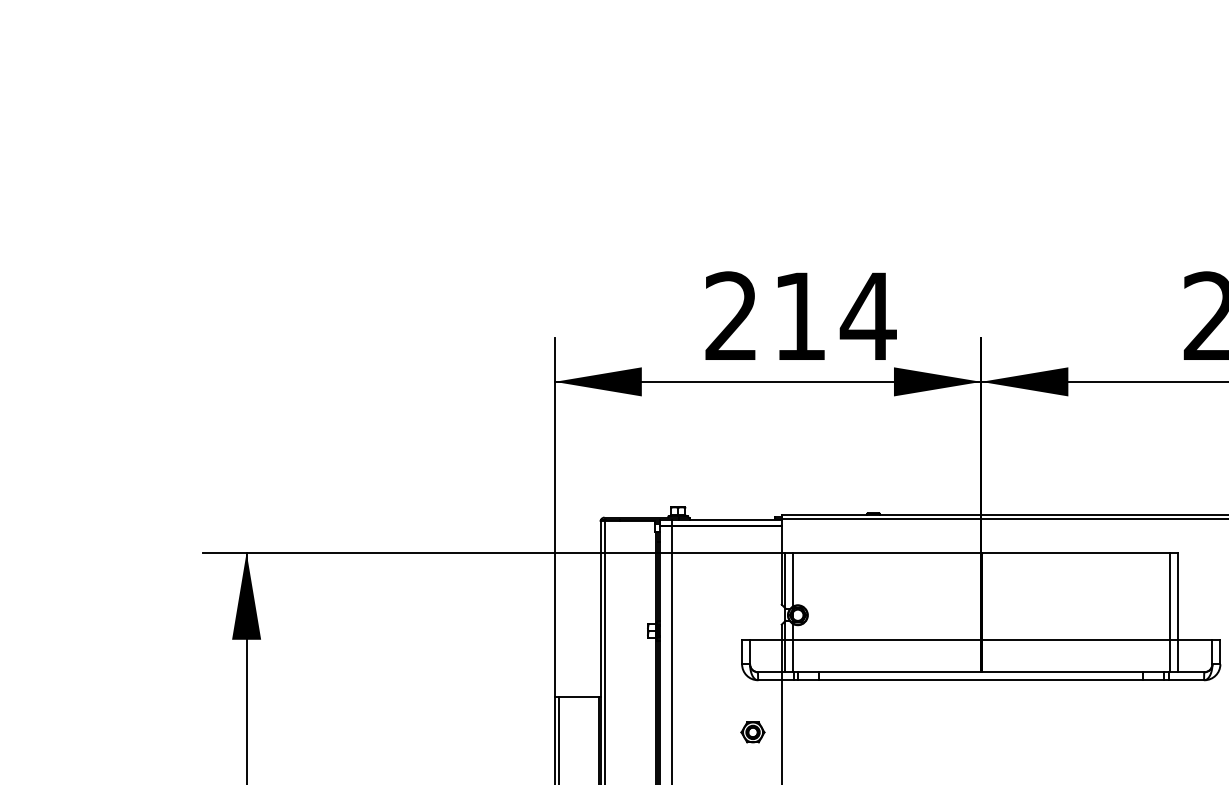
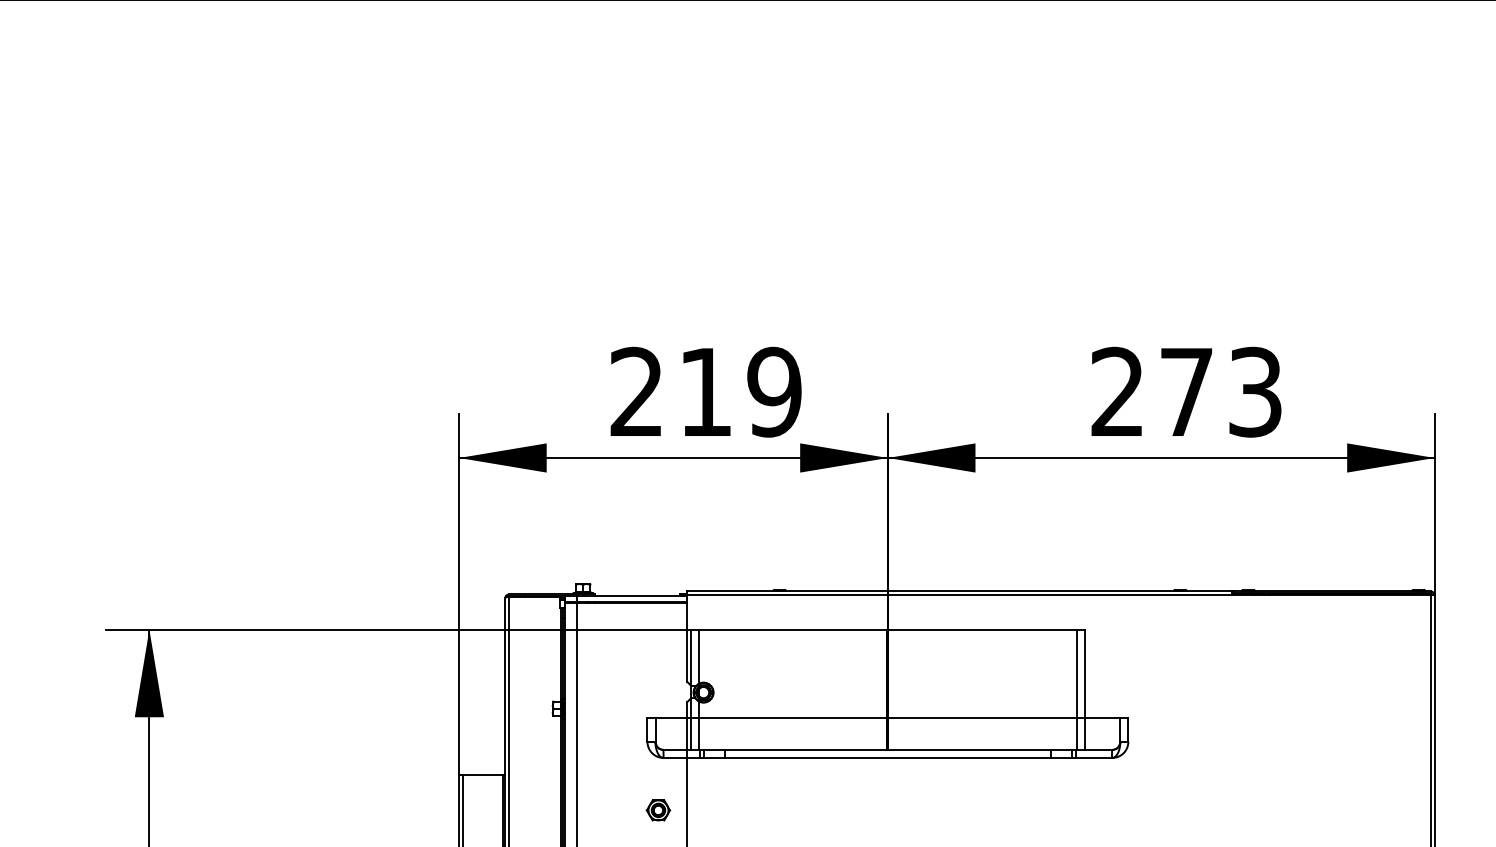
text: (868, 315) -> (774, 391), 214 -> 219

